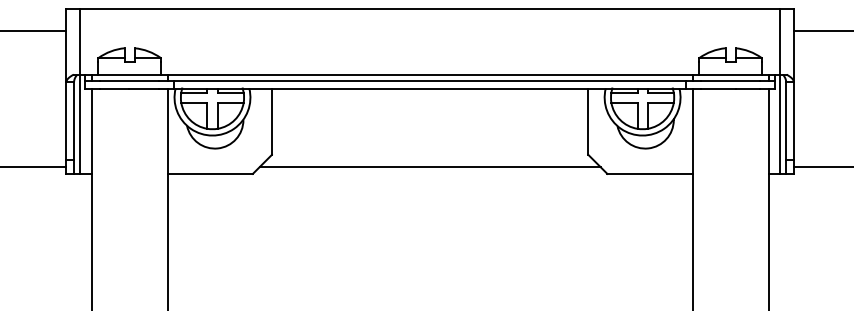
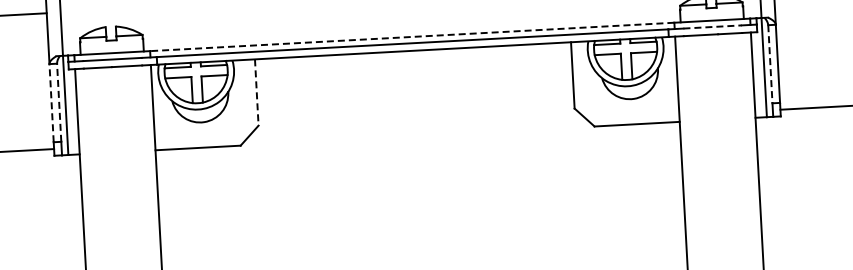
line: (429, 74) -> (411, 36), solid -> dashed
line: (731, 80) -> (713, 26), solid -> dashed
line: (66, 120) -> (51, 102), solid -> dashed
line: (74, 120) -> (59, 102), solid -> dashed
line: (786, 121) -> (770, 64), solid -> dashed
line: (271, 122) -> (256, 93), solid -> dashed
line: (429, 167) -> (416, 129), removed

